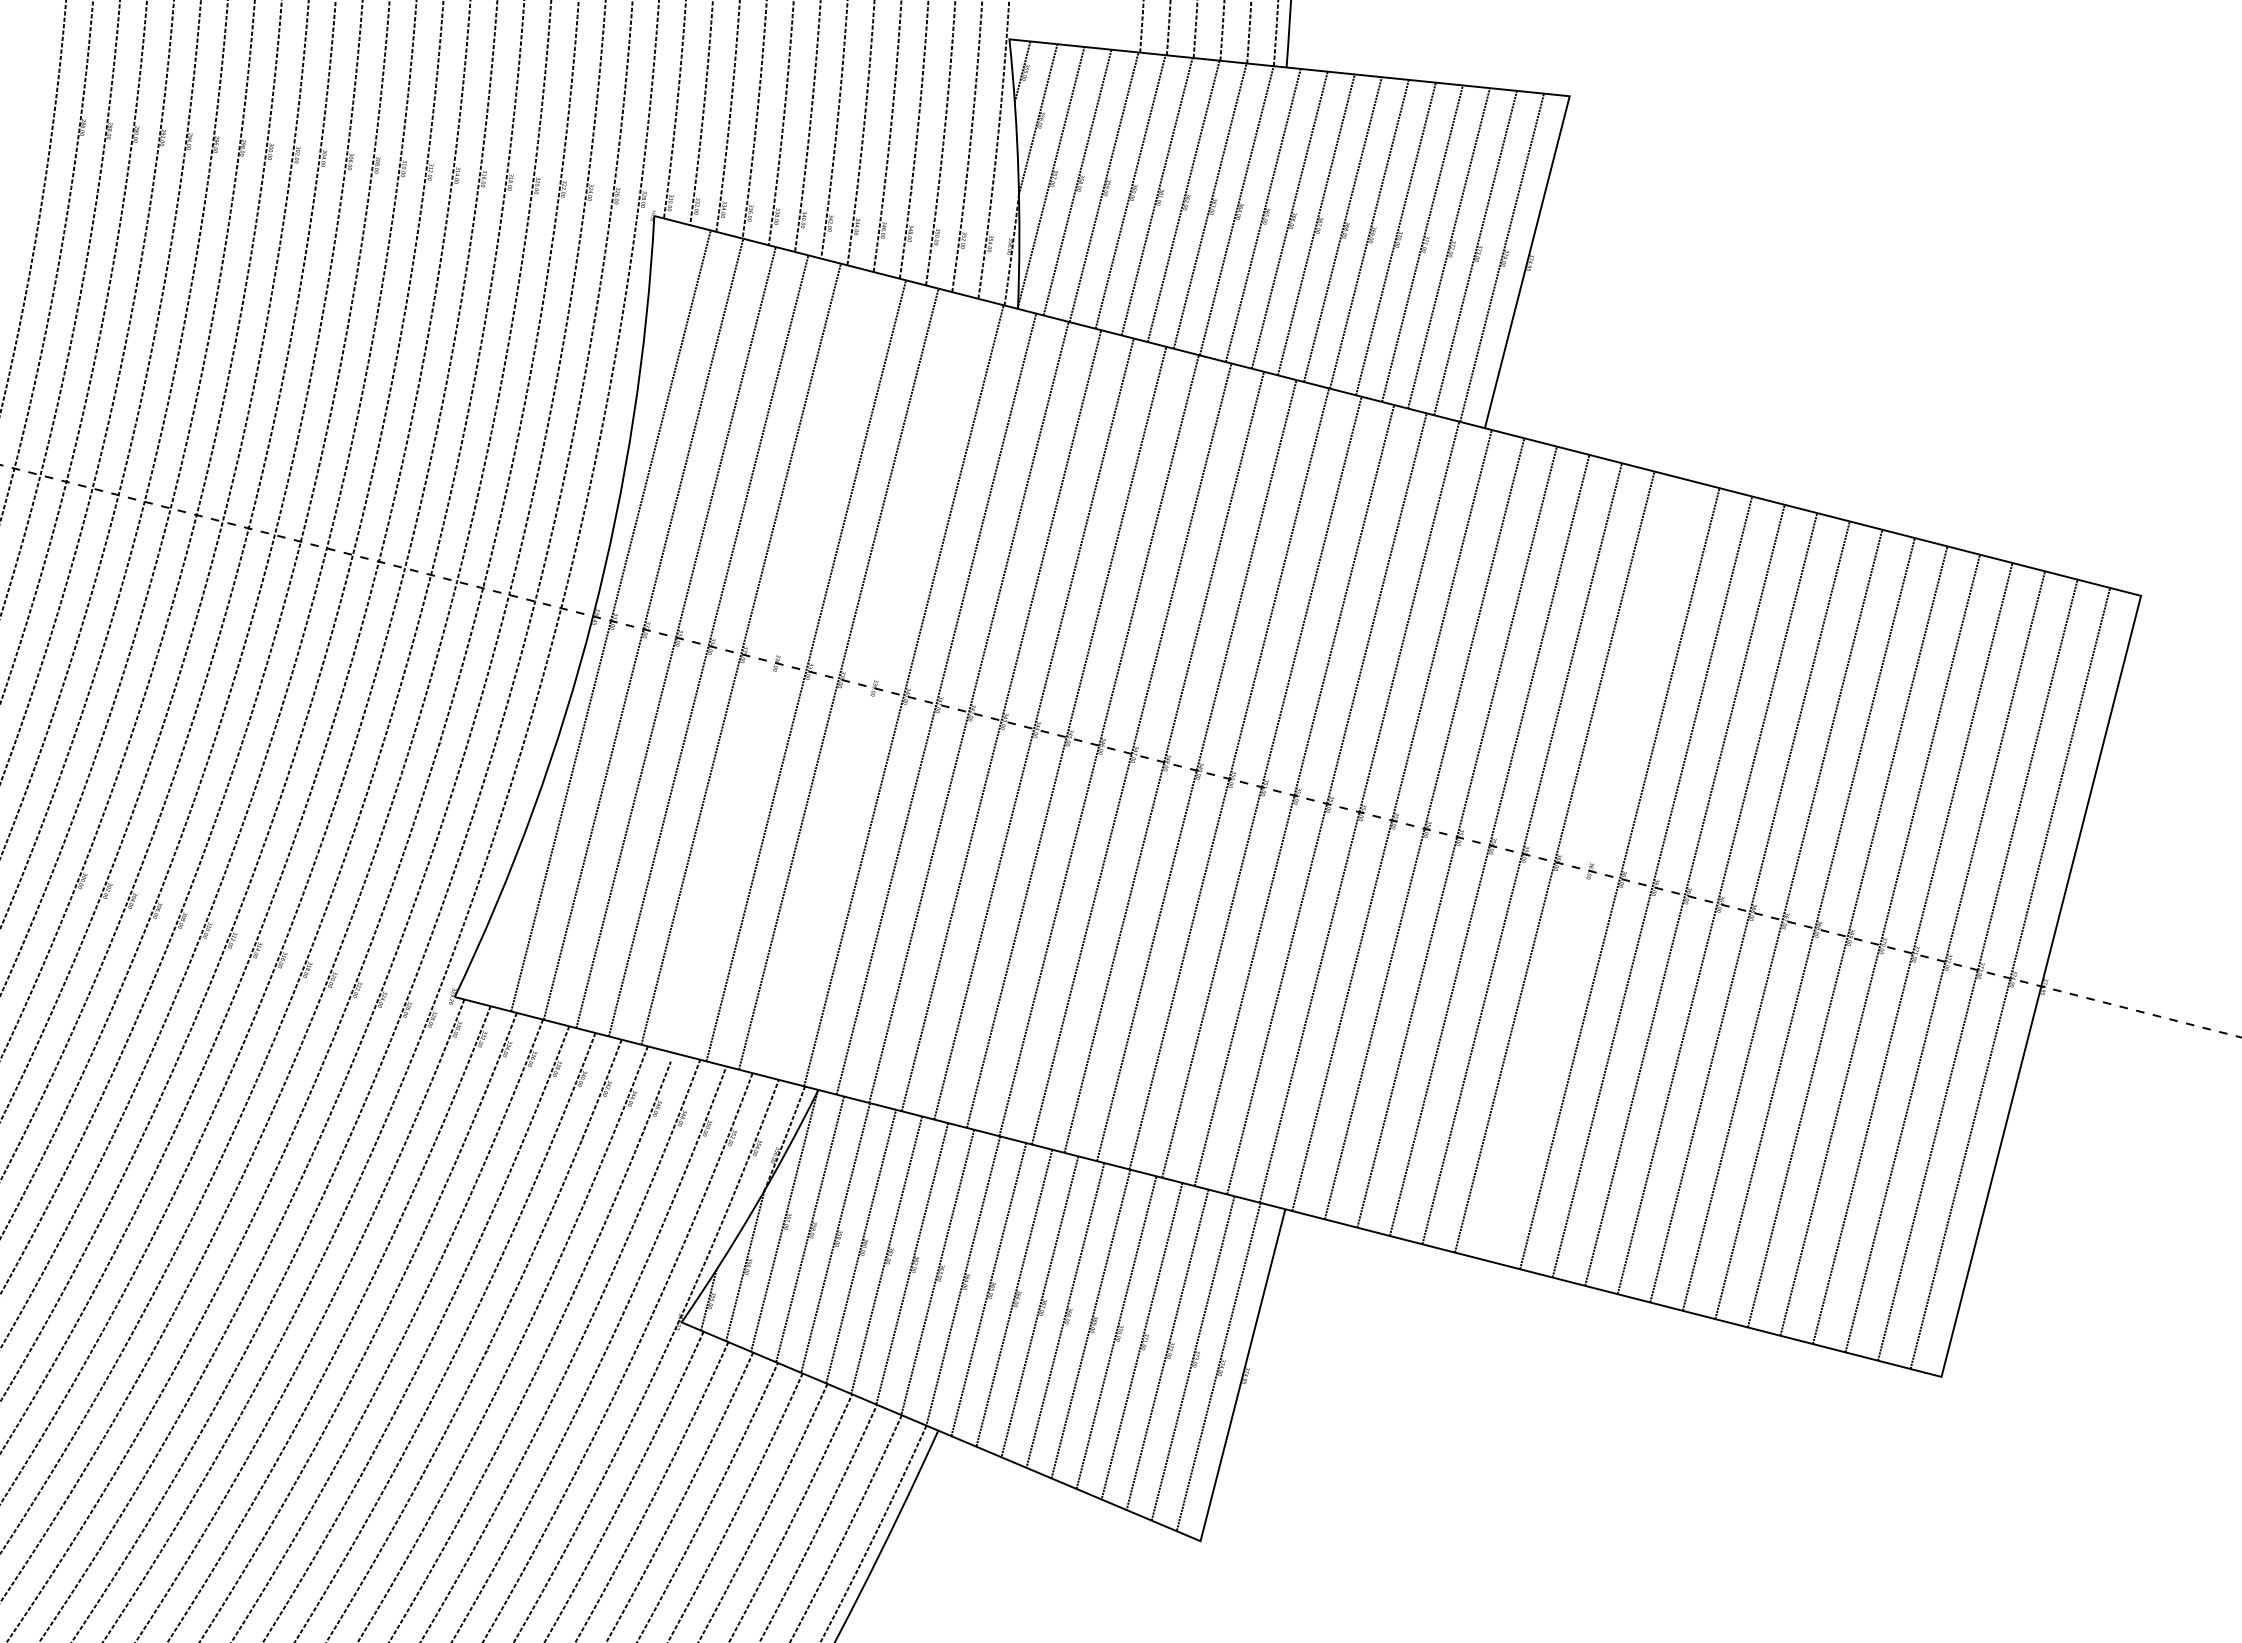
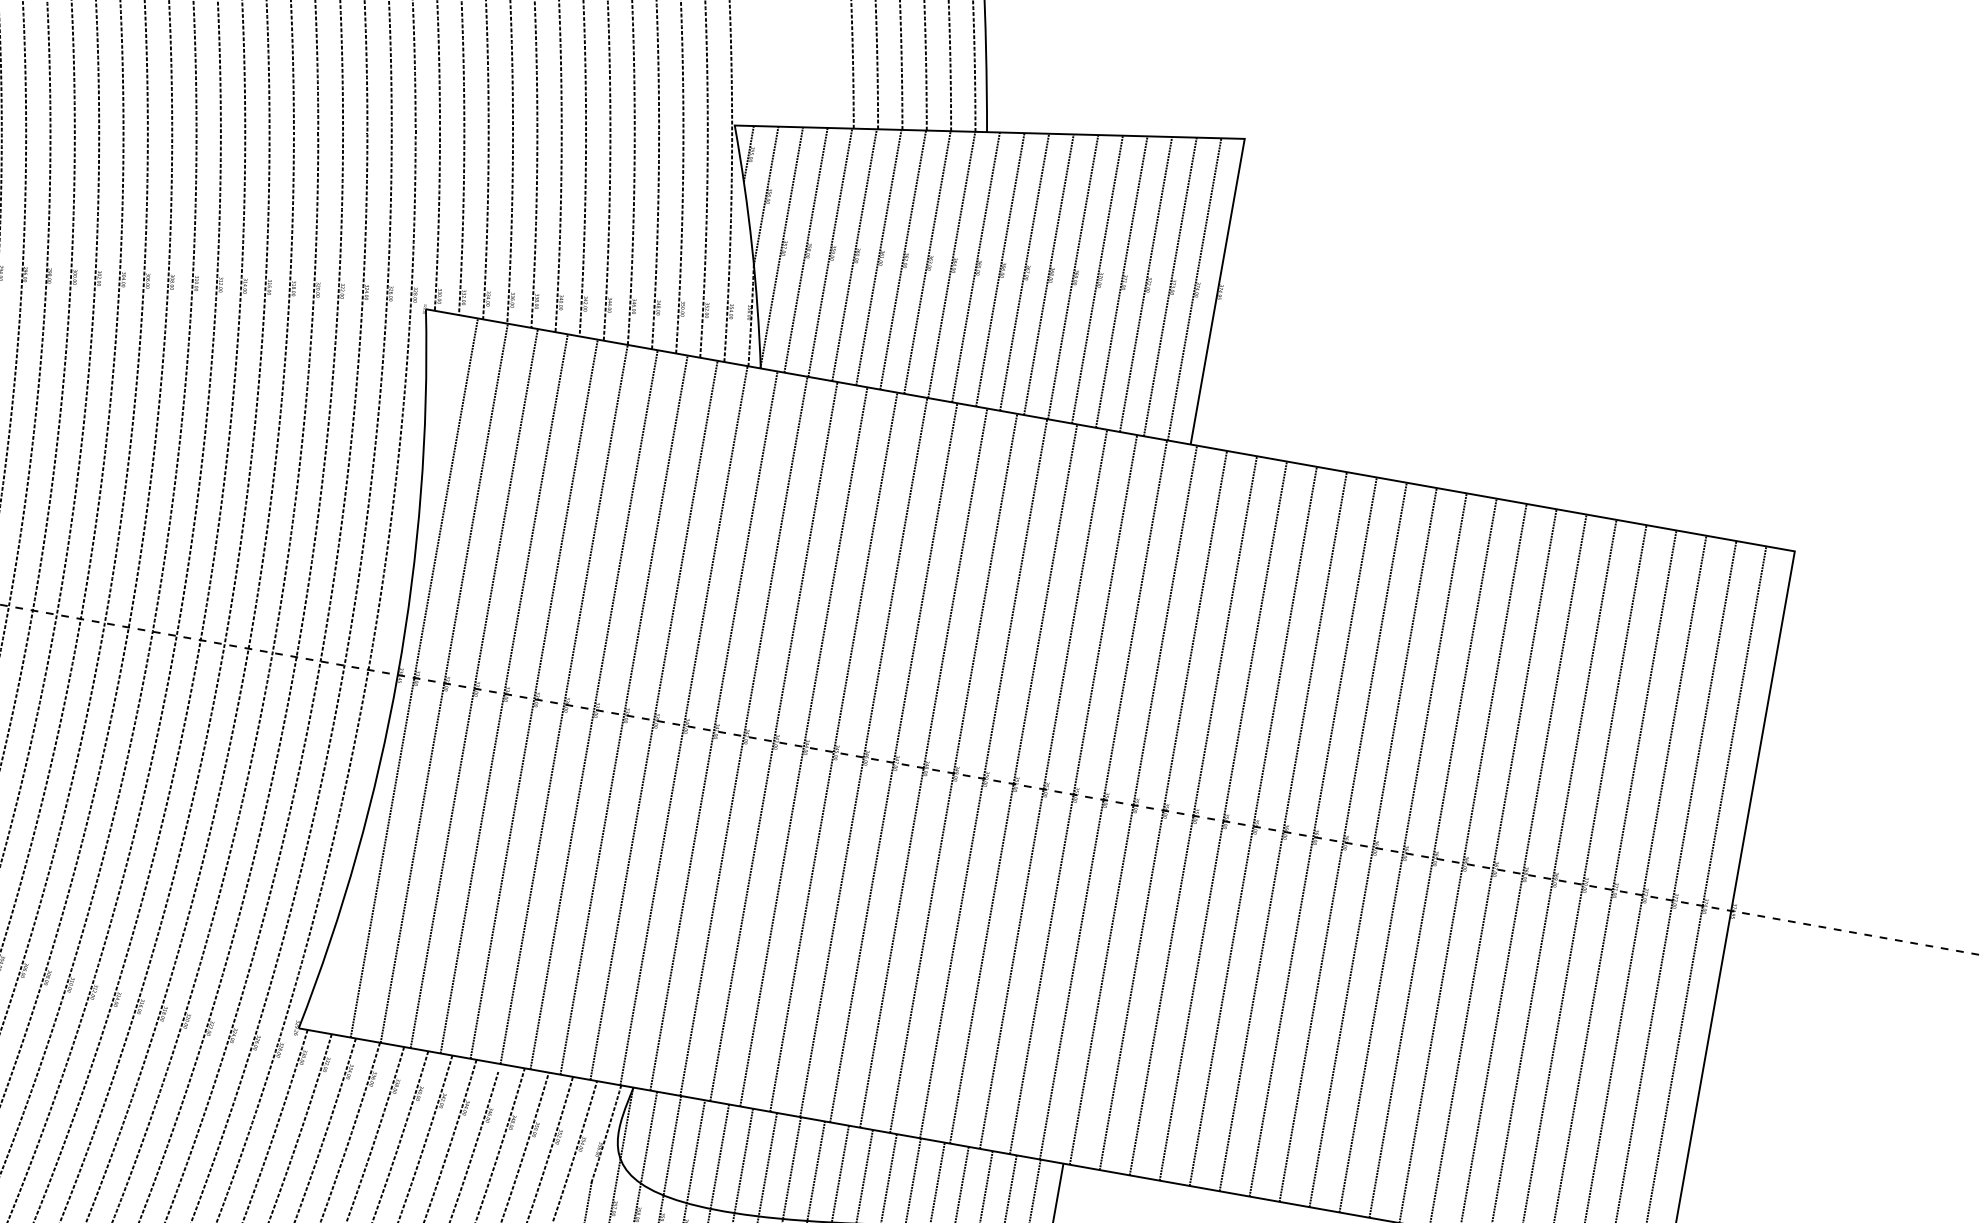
line: (773, 662) -> (563, 704), added
line: (871, 687) -> (654, 720), added
line: (1587, 869) -> (1313, 836), added

